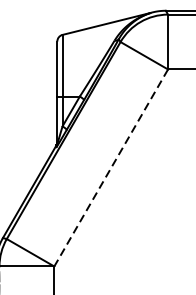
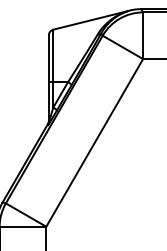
line: (110, 167) -> (94, 142), dashed -> solid

